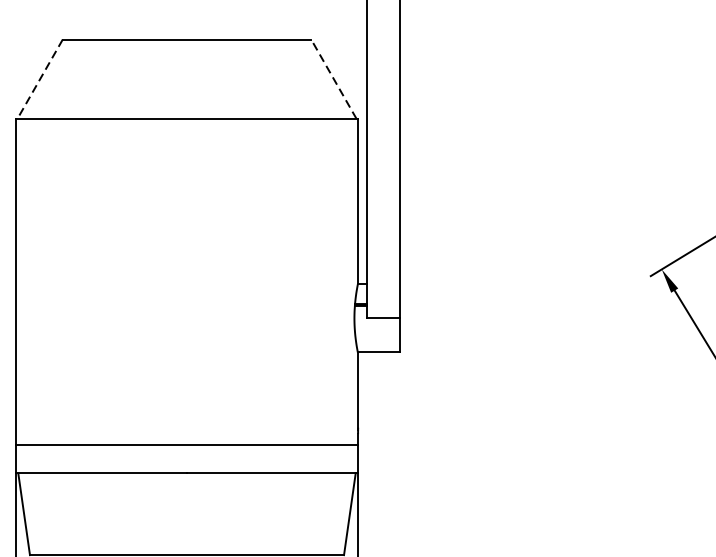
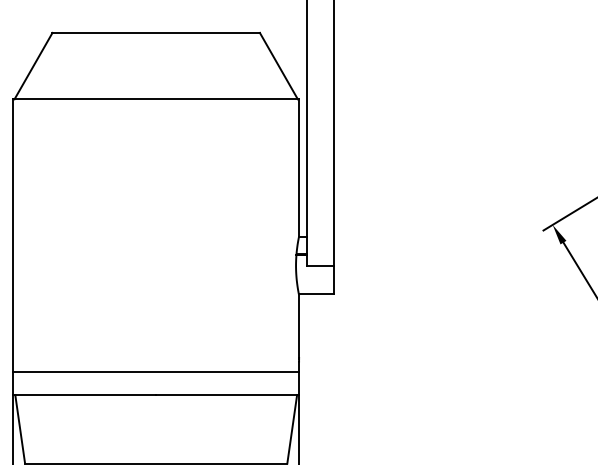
line: (333, 78) -> (278, 65), dashed -> solid
line: (40, 79) -> (33, 66), dashed -> solid

